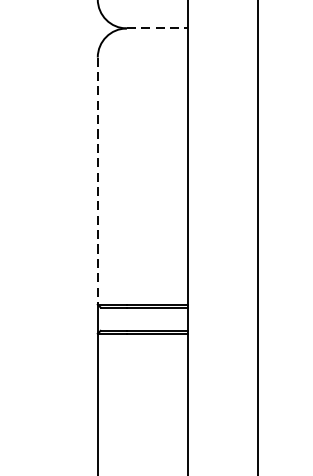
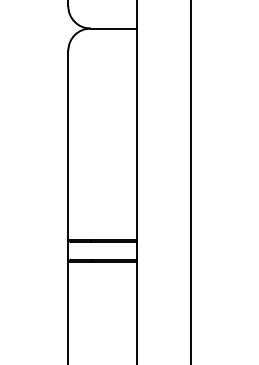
line: (158, 28) -> (114, 28), dashed -> solid
line: (97, 181) -> (68, 145), dashed -> solid

